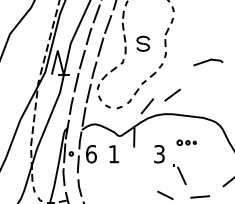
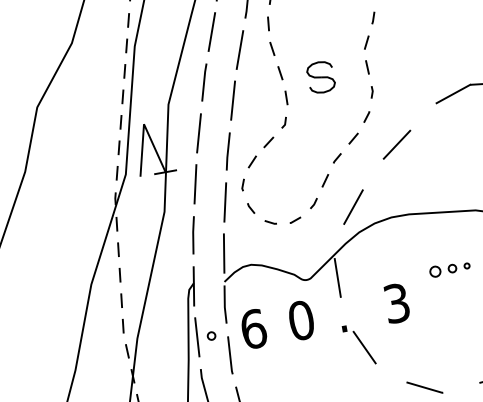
line: (172, 94) -> (396, 143), moved
text: (113, 154) -> (300, 321), 1 -> 0
part: (179, 174) -> (358, 345), moved

